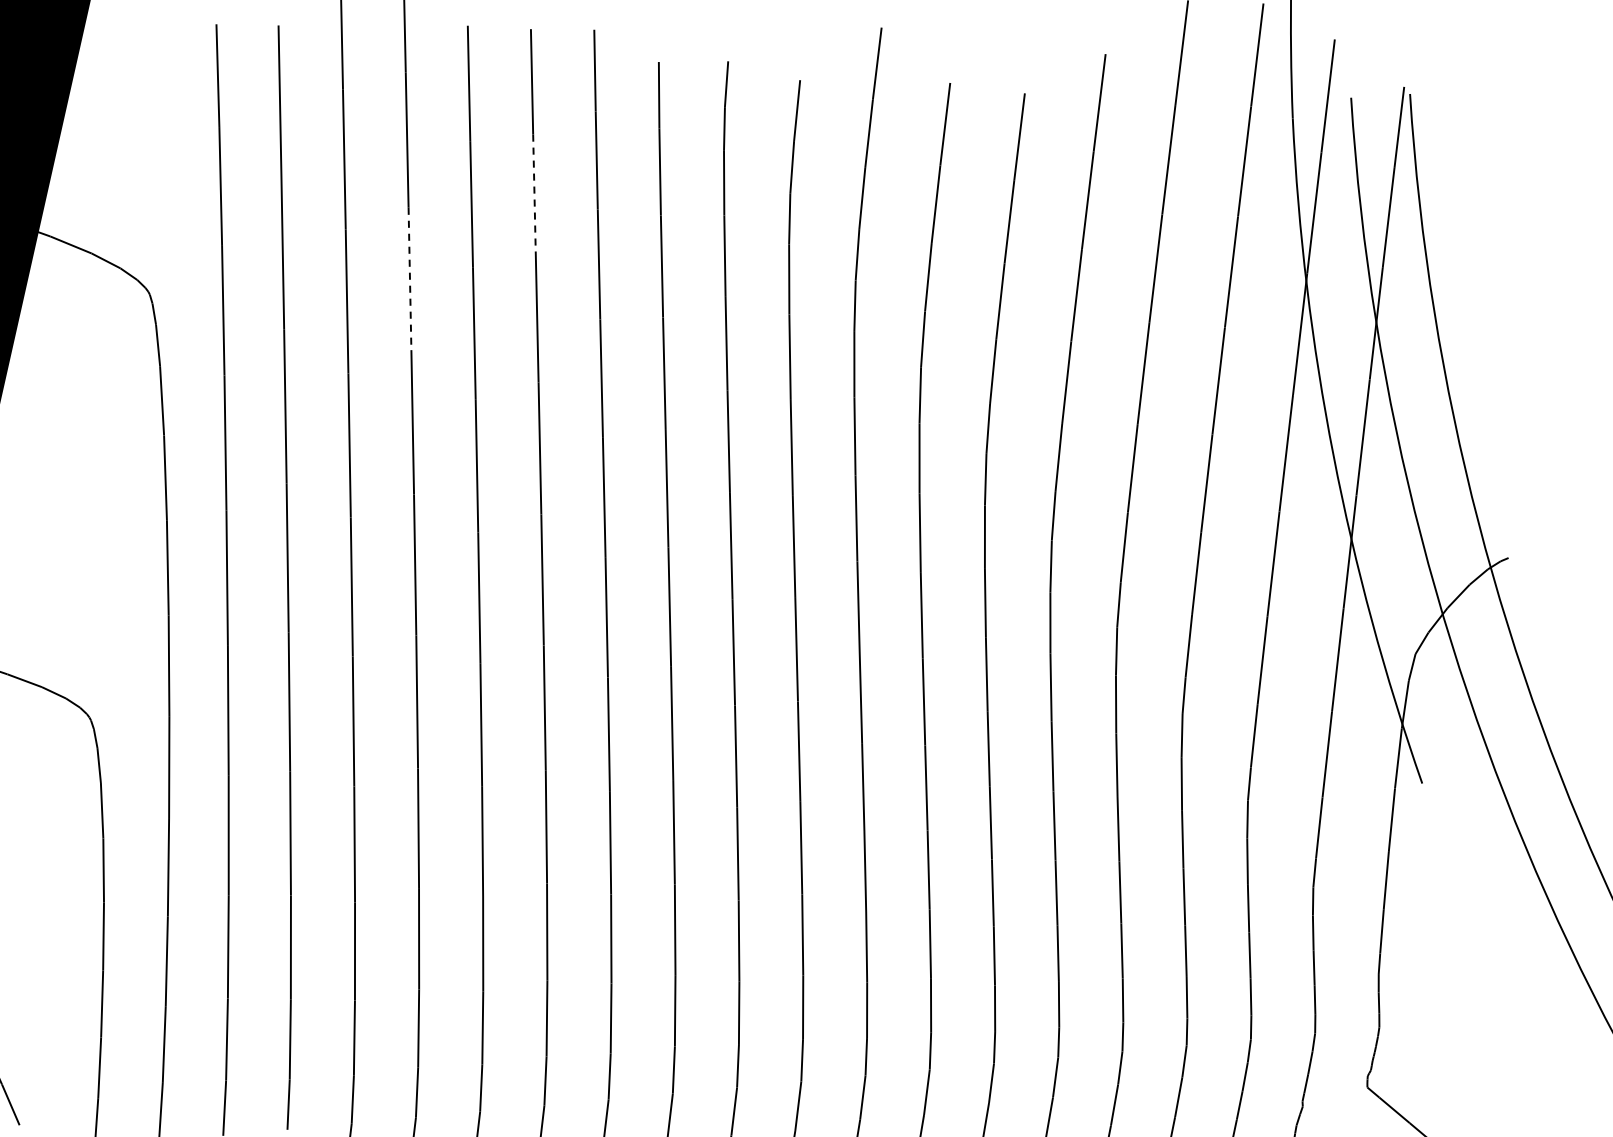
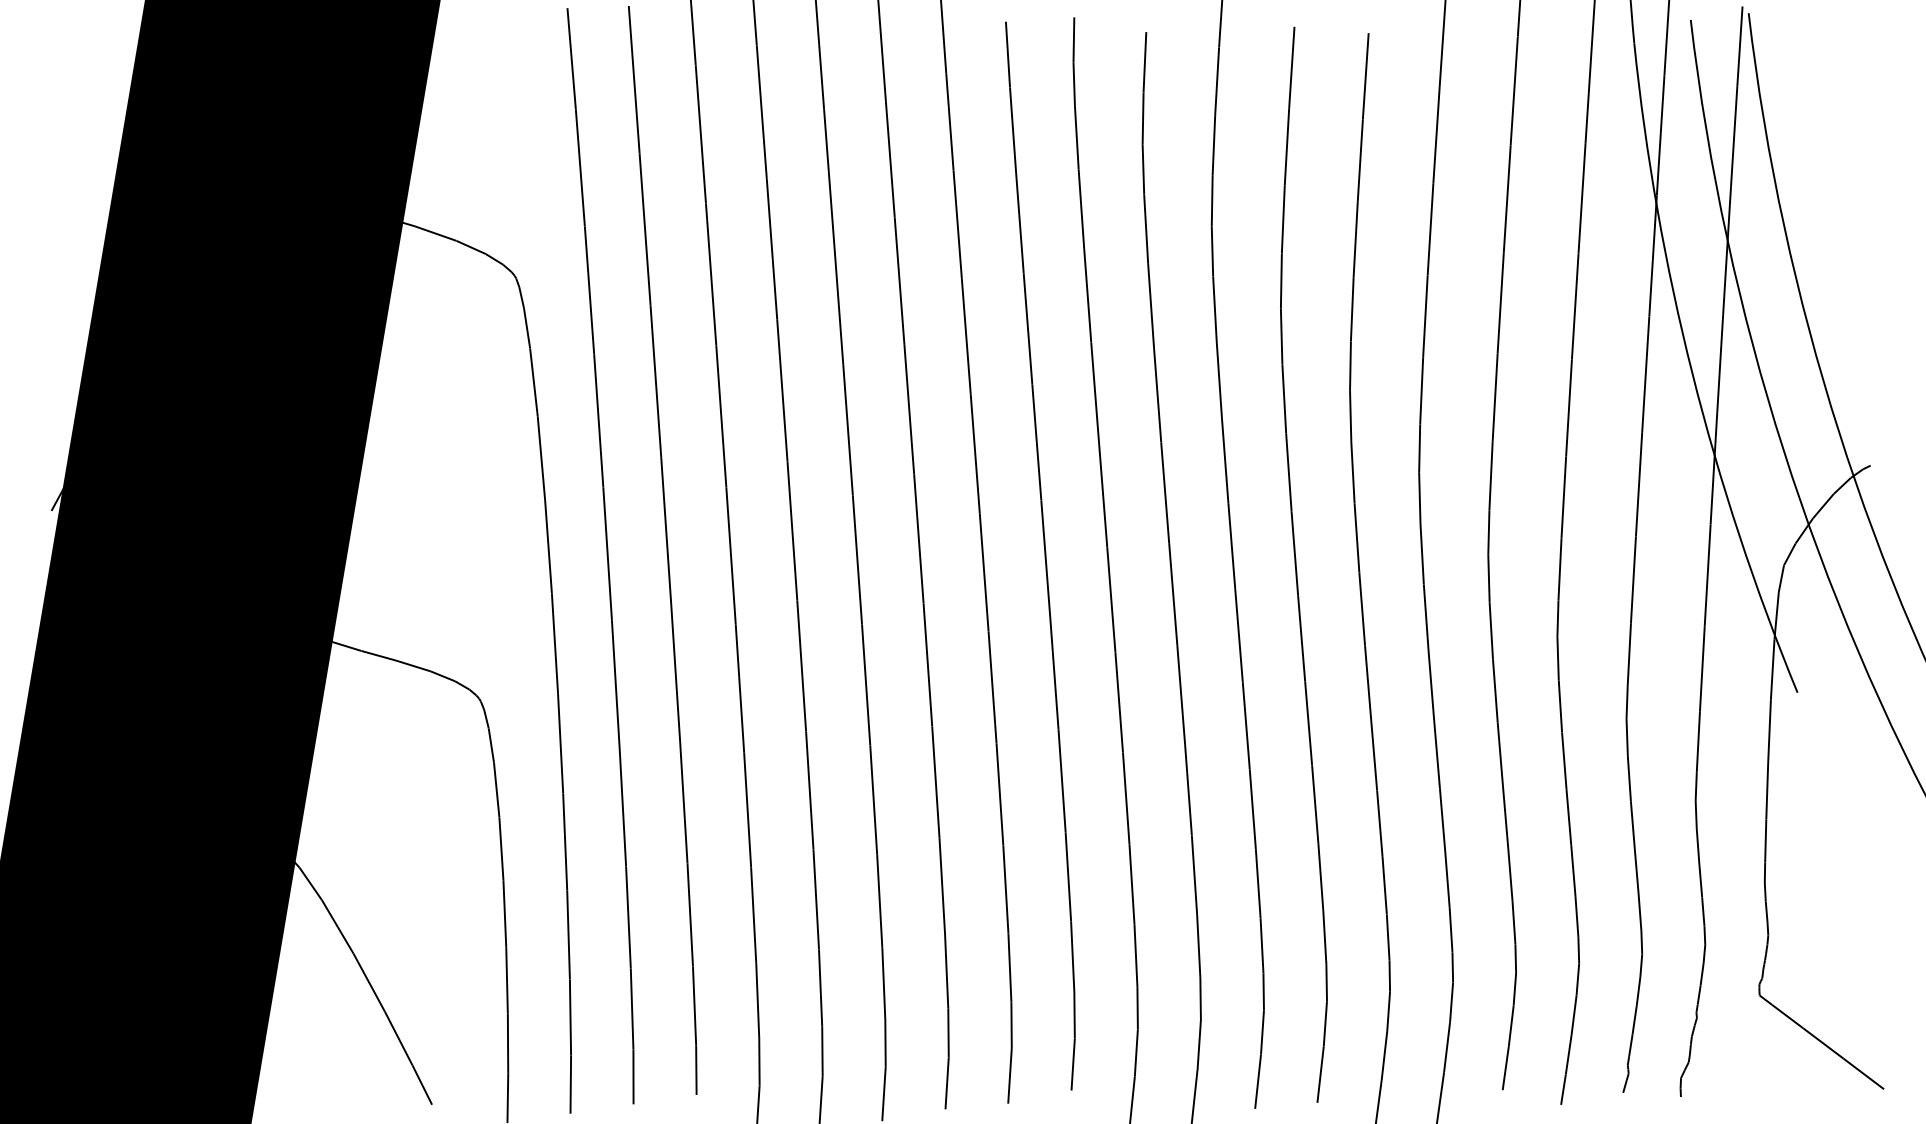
line: (534, 193) -> (890, 158), dashed -> solid
line: (410, 279) -> (772, 249), dashed -> solid

